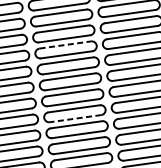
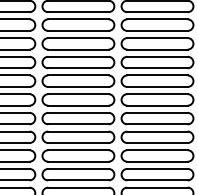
line: (65, 44) -> (78, 56), dashed -> solid
line: (74, 119) -> (77, 143), dashed -> solid

